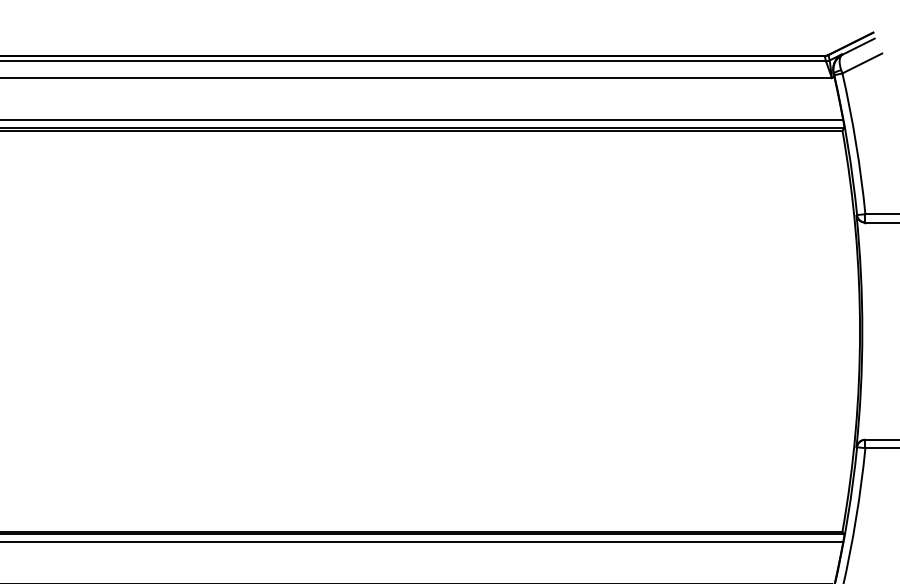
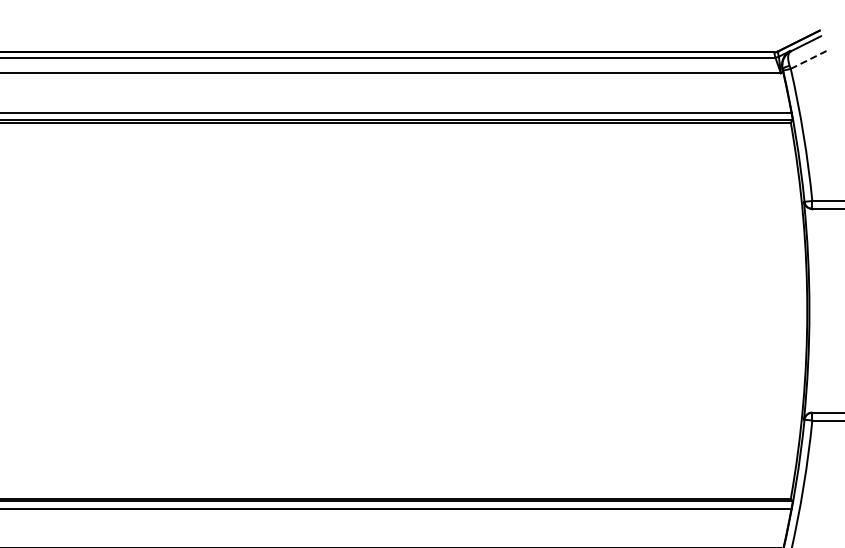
line: (862, 63) -> (809, 59), solid -> dashed

